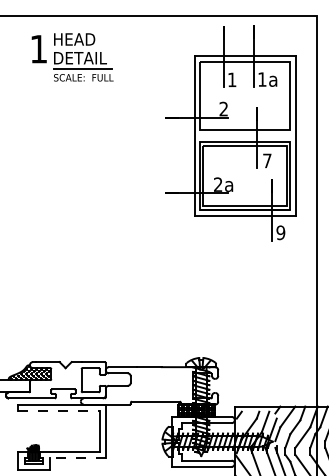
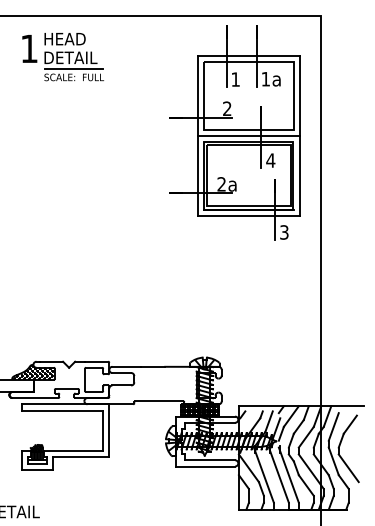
part: (72, 57) -> (62, 57), moved
line: (245, 135) -> (248, 135), added
text: (267, 160) -> (270, 160), 7 -> 4
text: (281, 232) -> (284, 232), 9 -> 3
line: (59, 410) -> (62, 410), dashed -> solid
line: (77, 457) -> (80, 457), dashed -> solid

